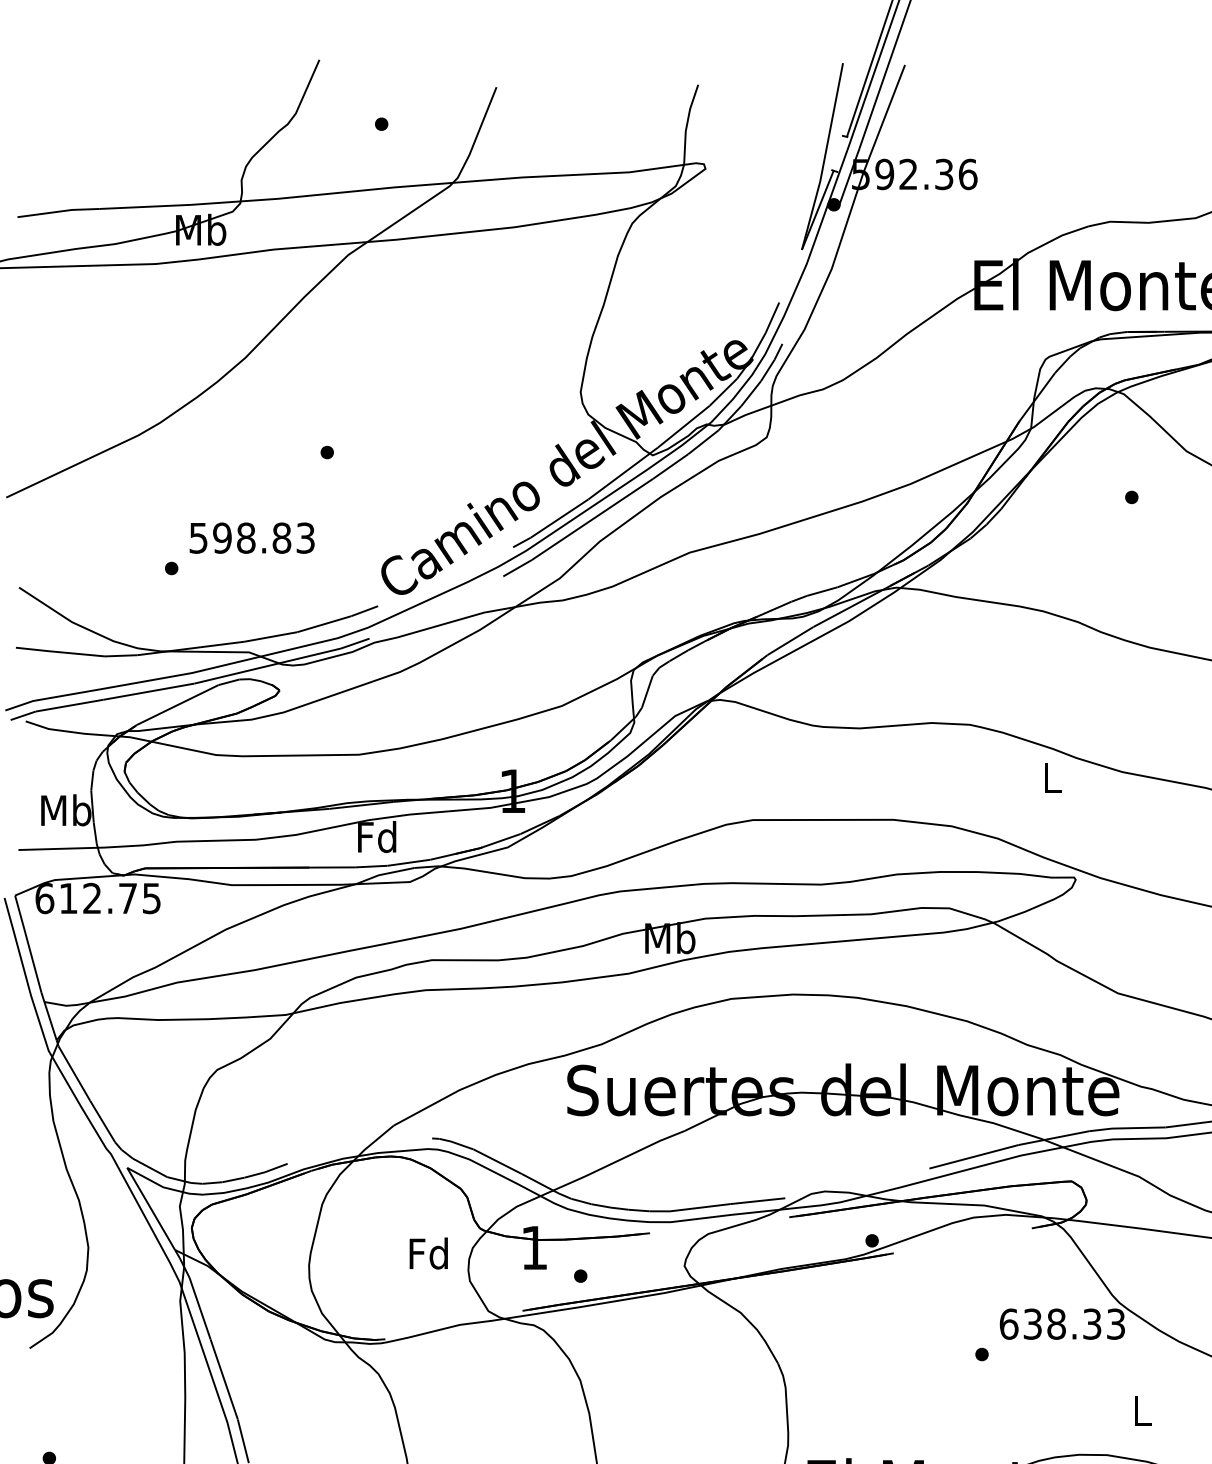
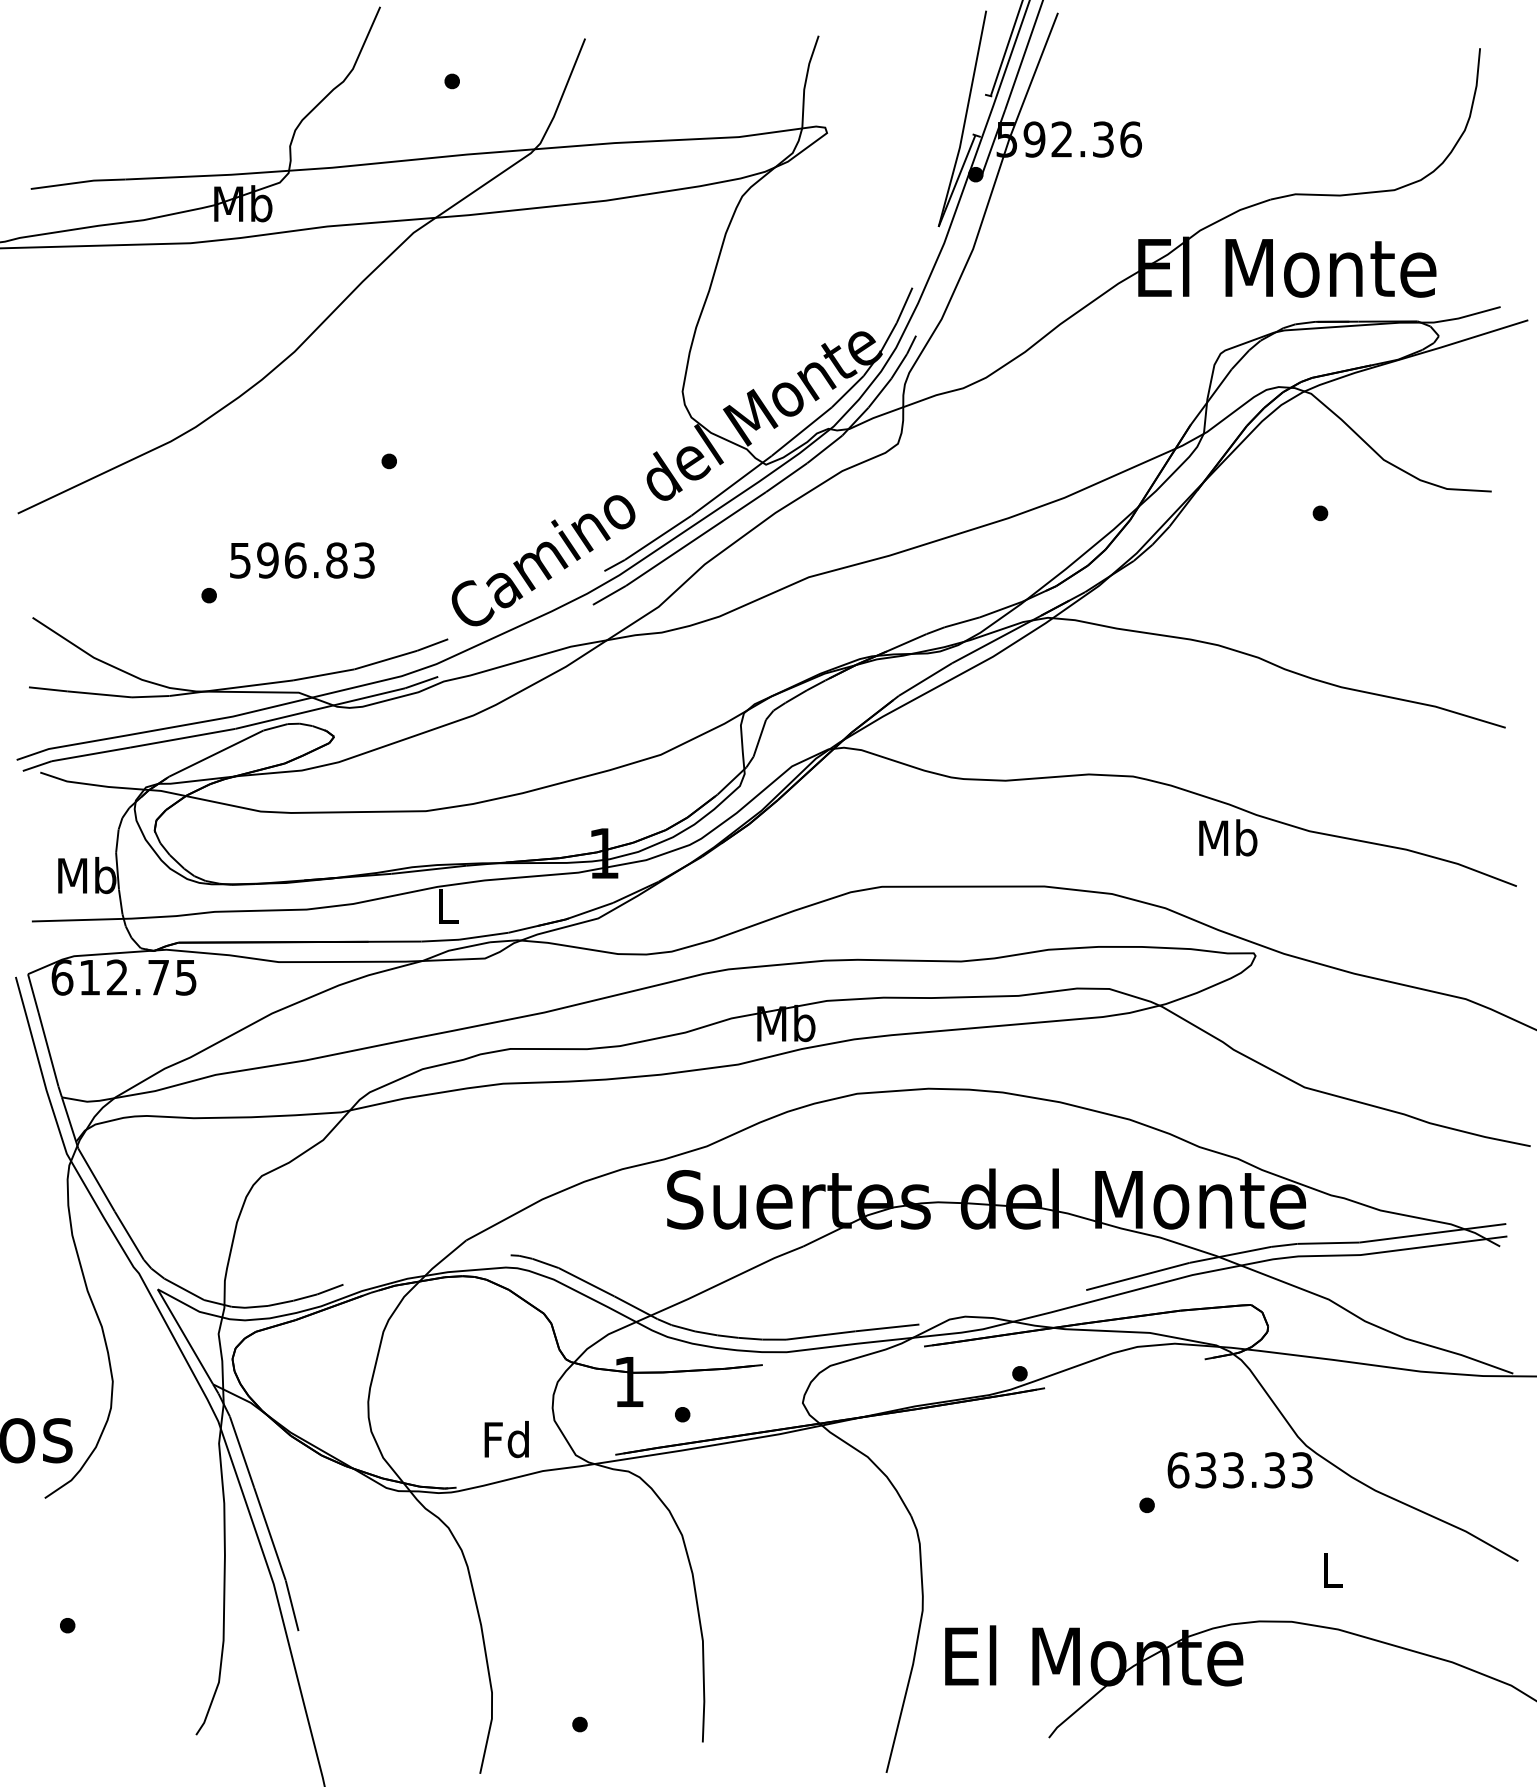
text: (246, 538) -> (295, 560), 598.83 -> 596.83
text: (1052, 777) -> (1228, 837), L -> Mb
text: (376, 836) -> (446, 905), Fd -> L
text: (428, 1253) -> (506, 1439), moved
text: (1056, 1324) -> (1233, 1470), 638.33 -> 633.33

